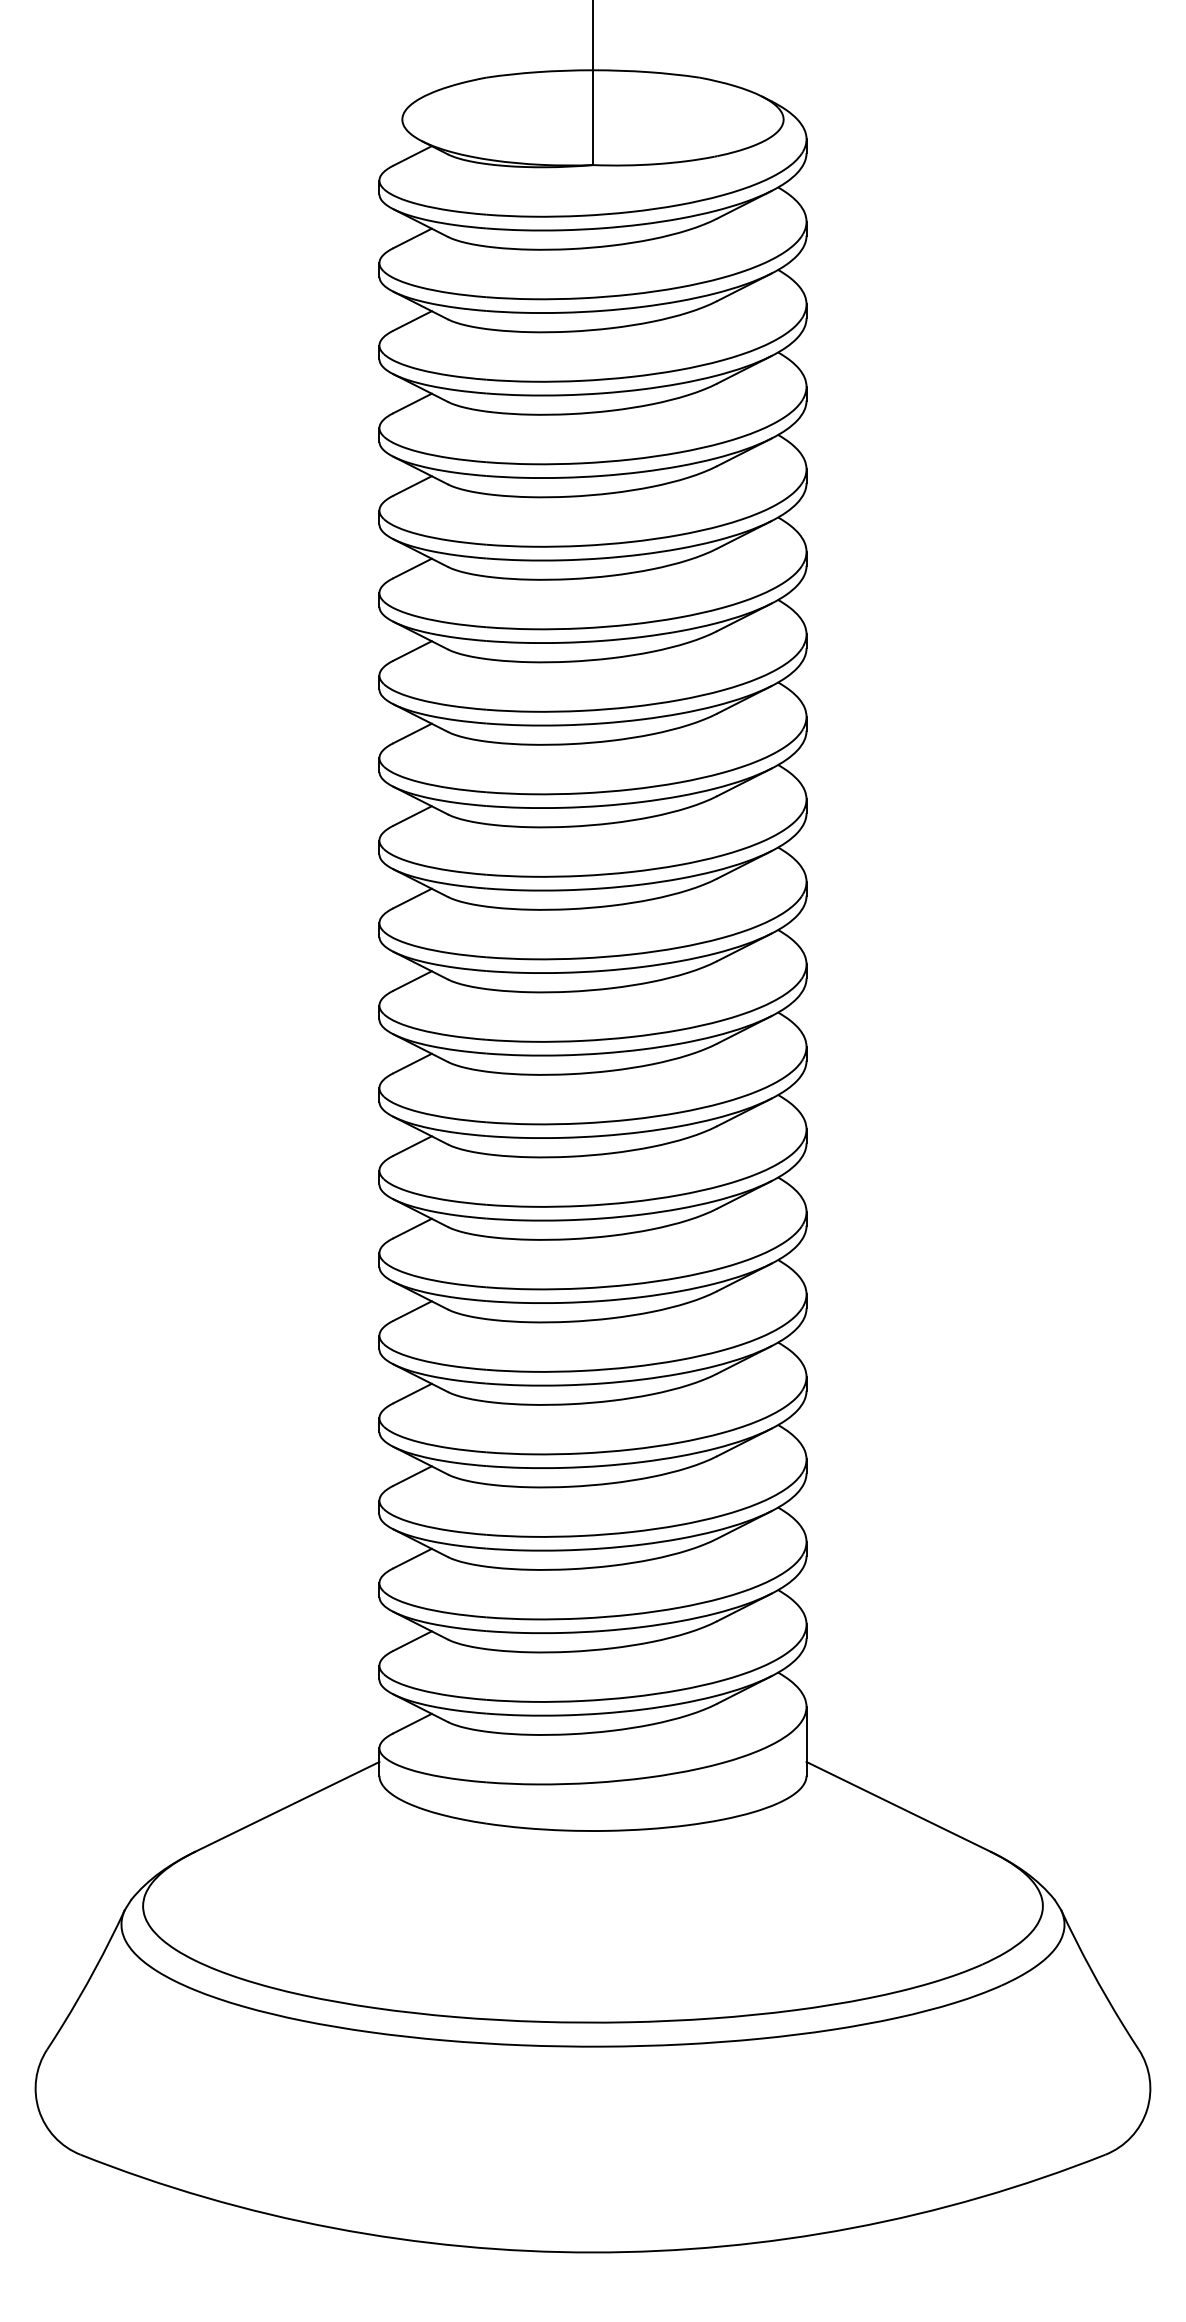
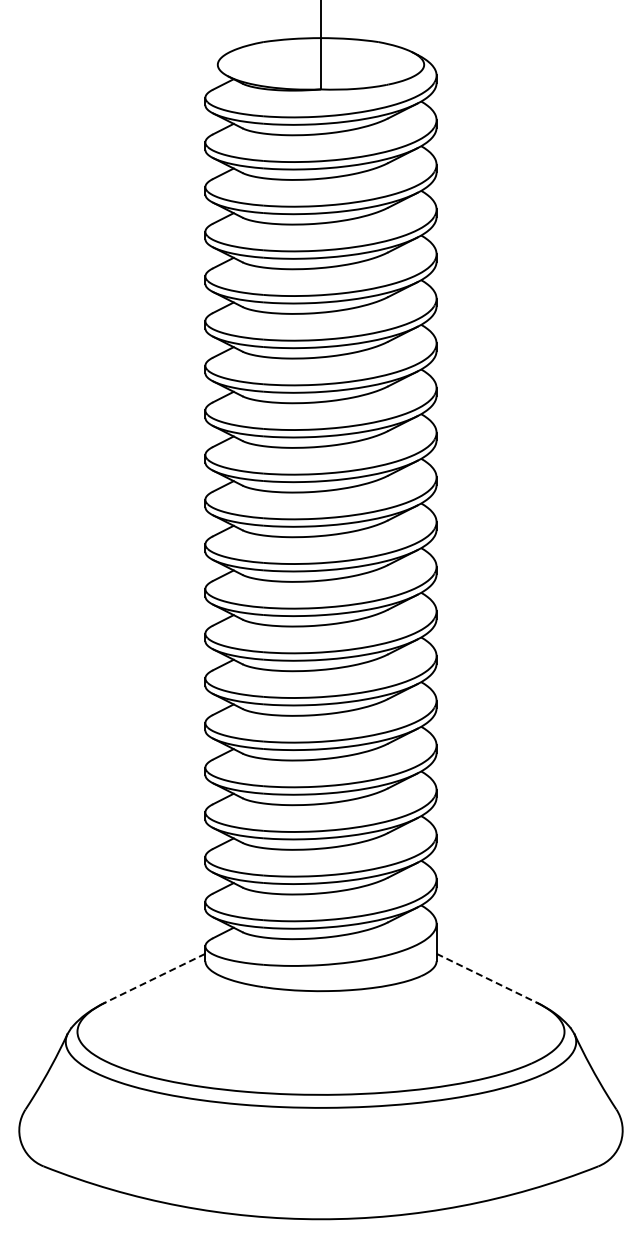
line: (287, 1807) -> (155, 978), solid -> dashed
line: (898, 1807) -> (486, 978), solid -> dashed

